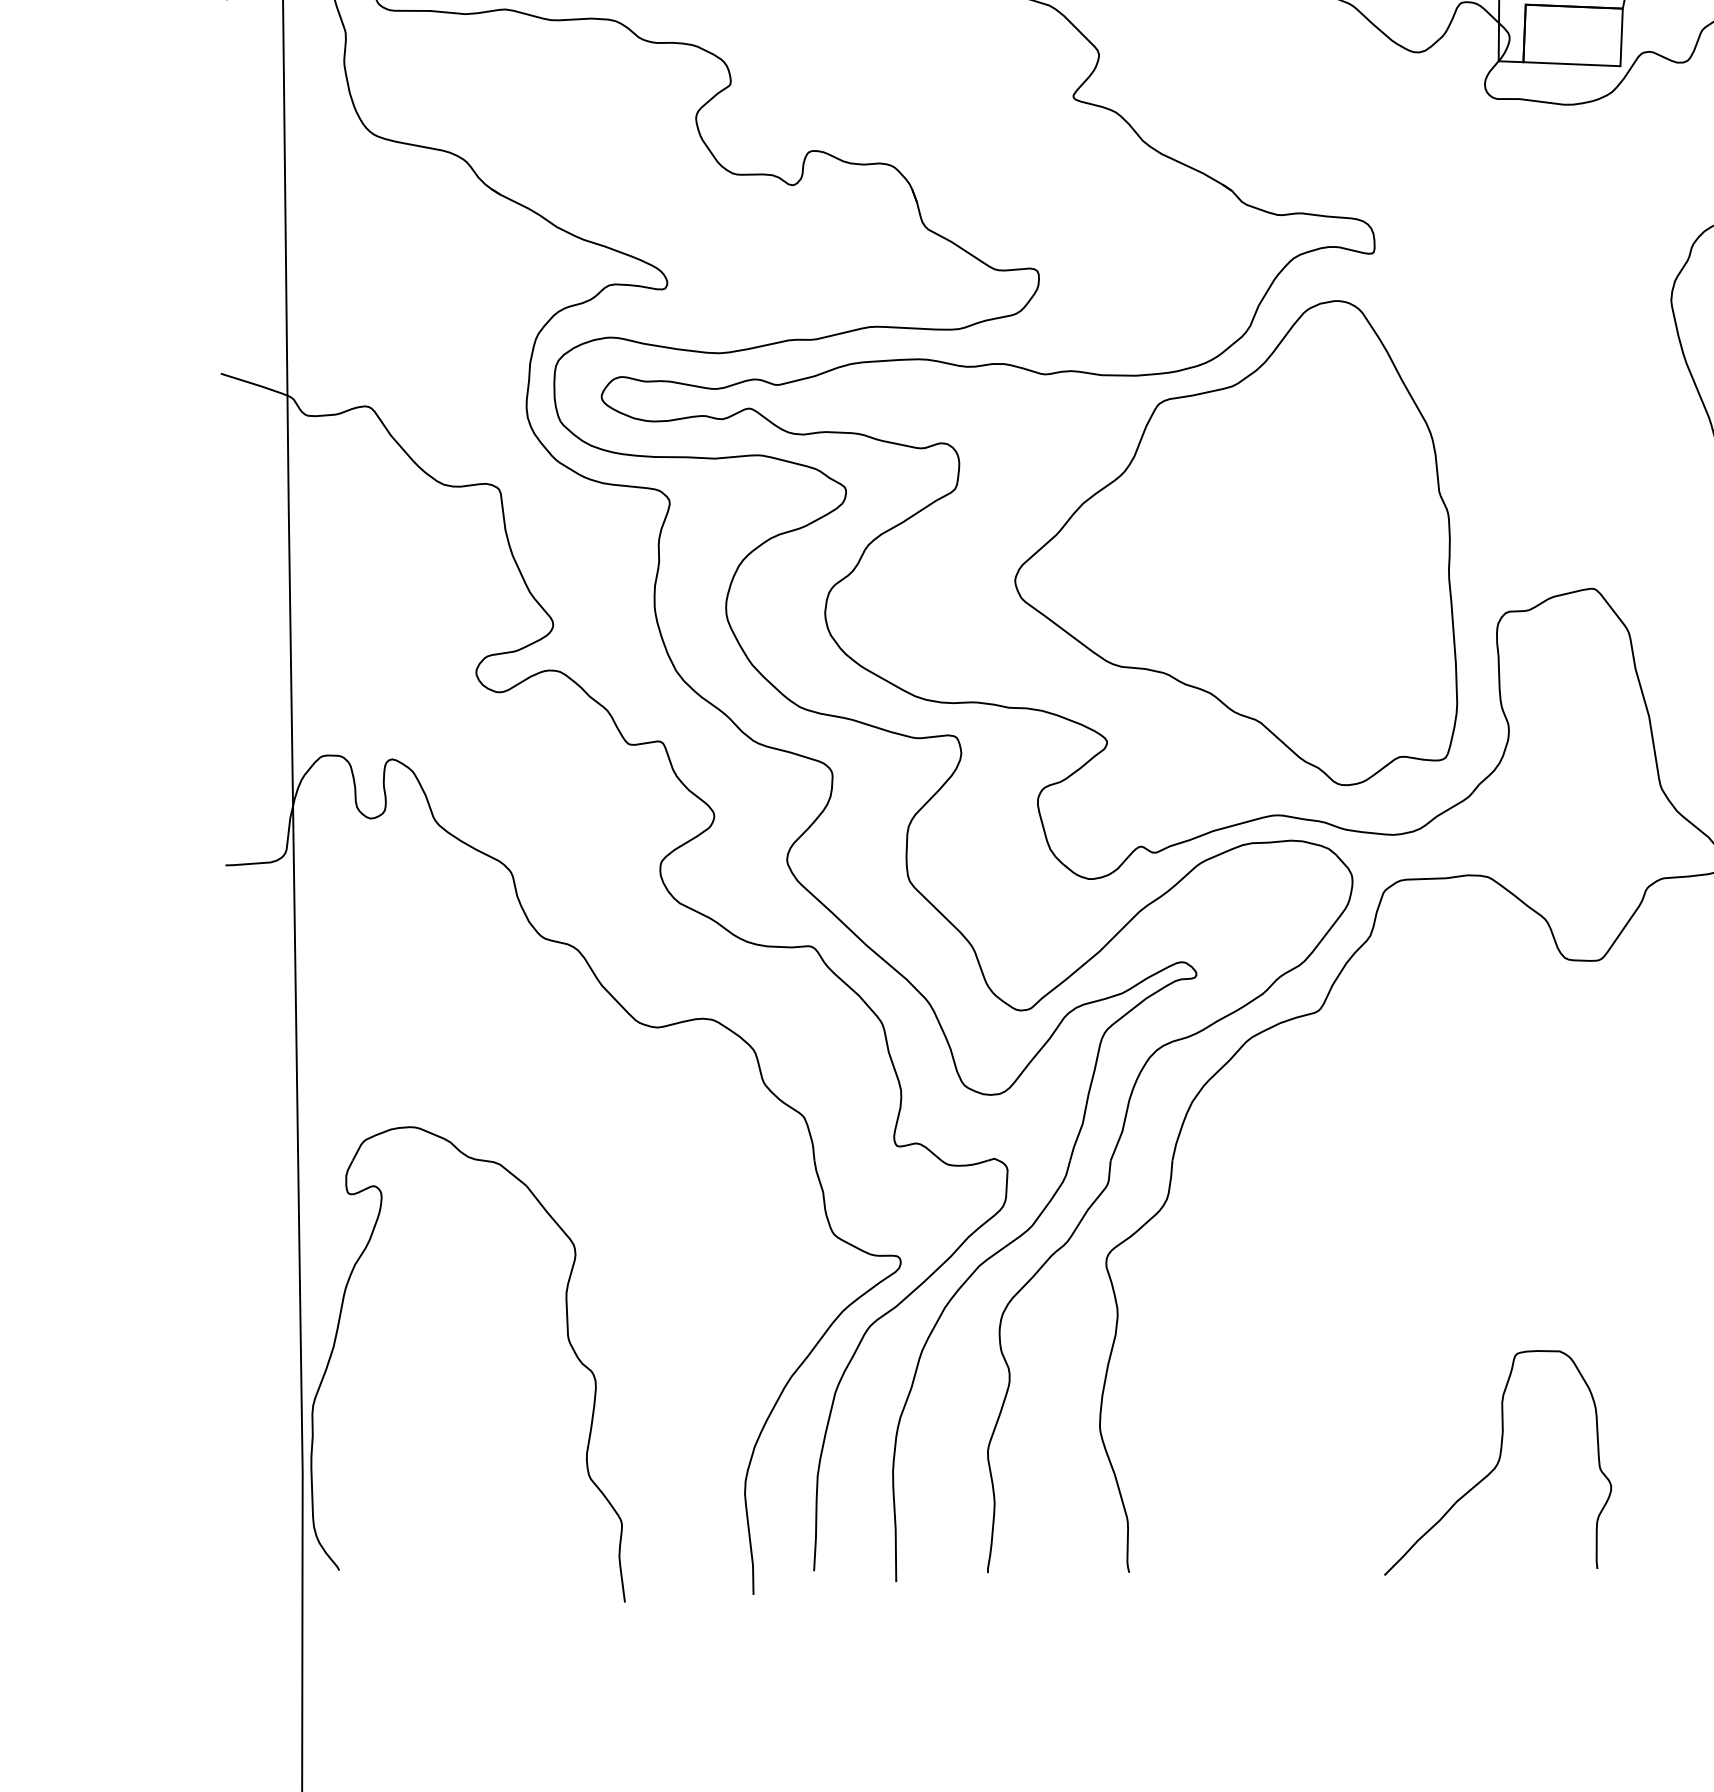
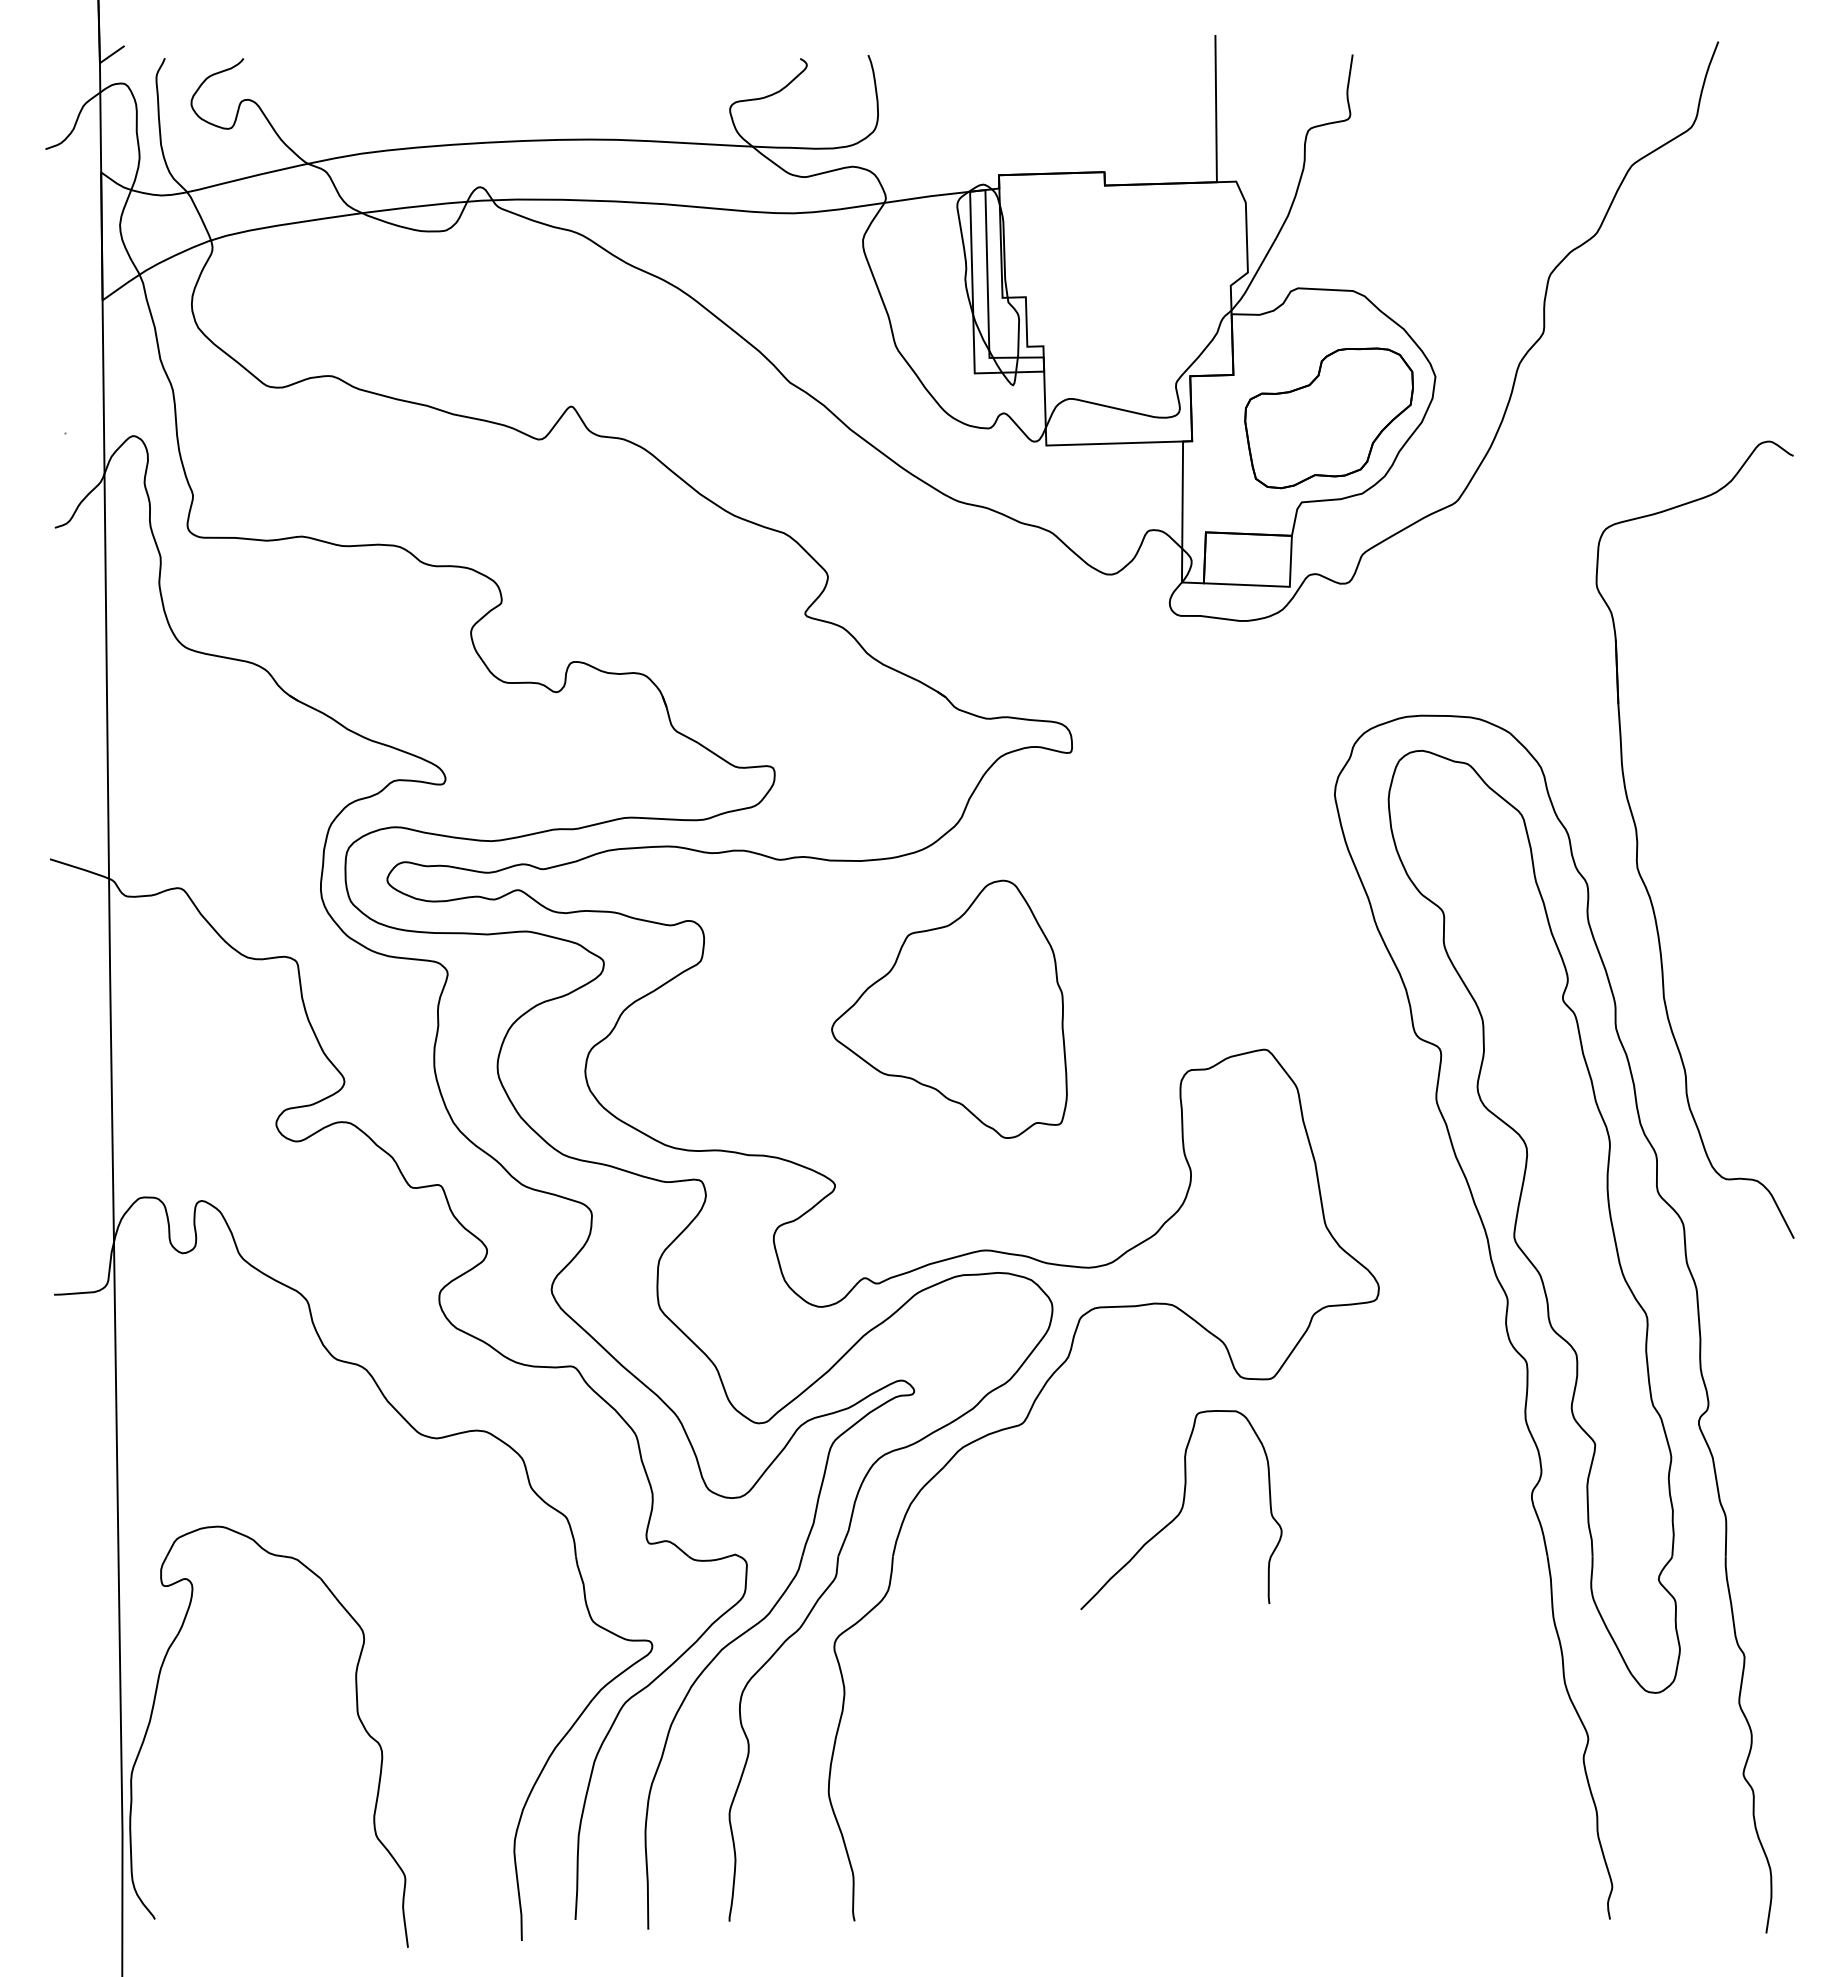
part: (1236, 543) -> (949, 1009), size x0.6
curve: (1498, 1463) -> (1181, 1510), moved

